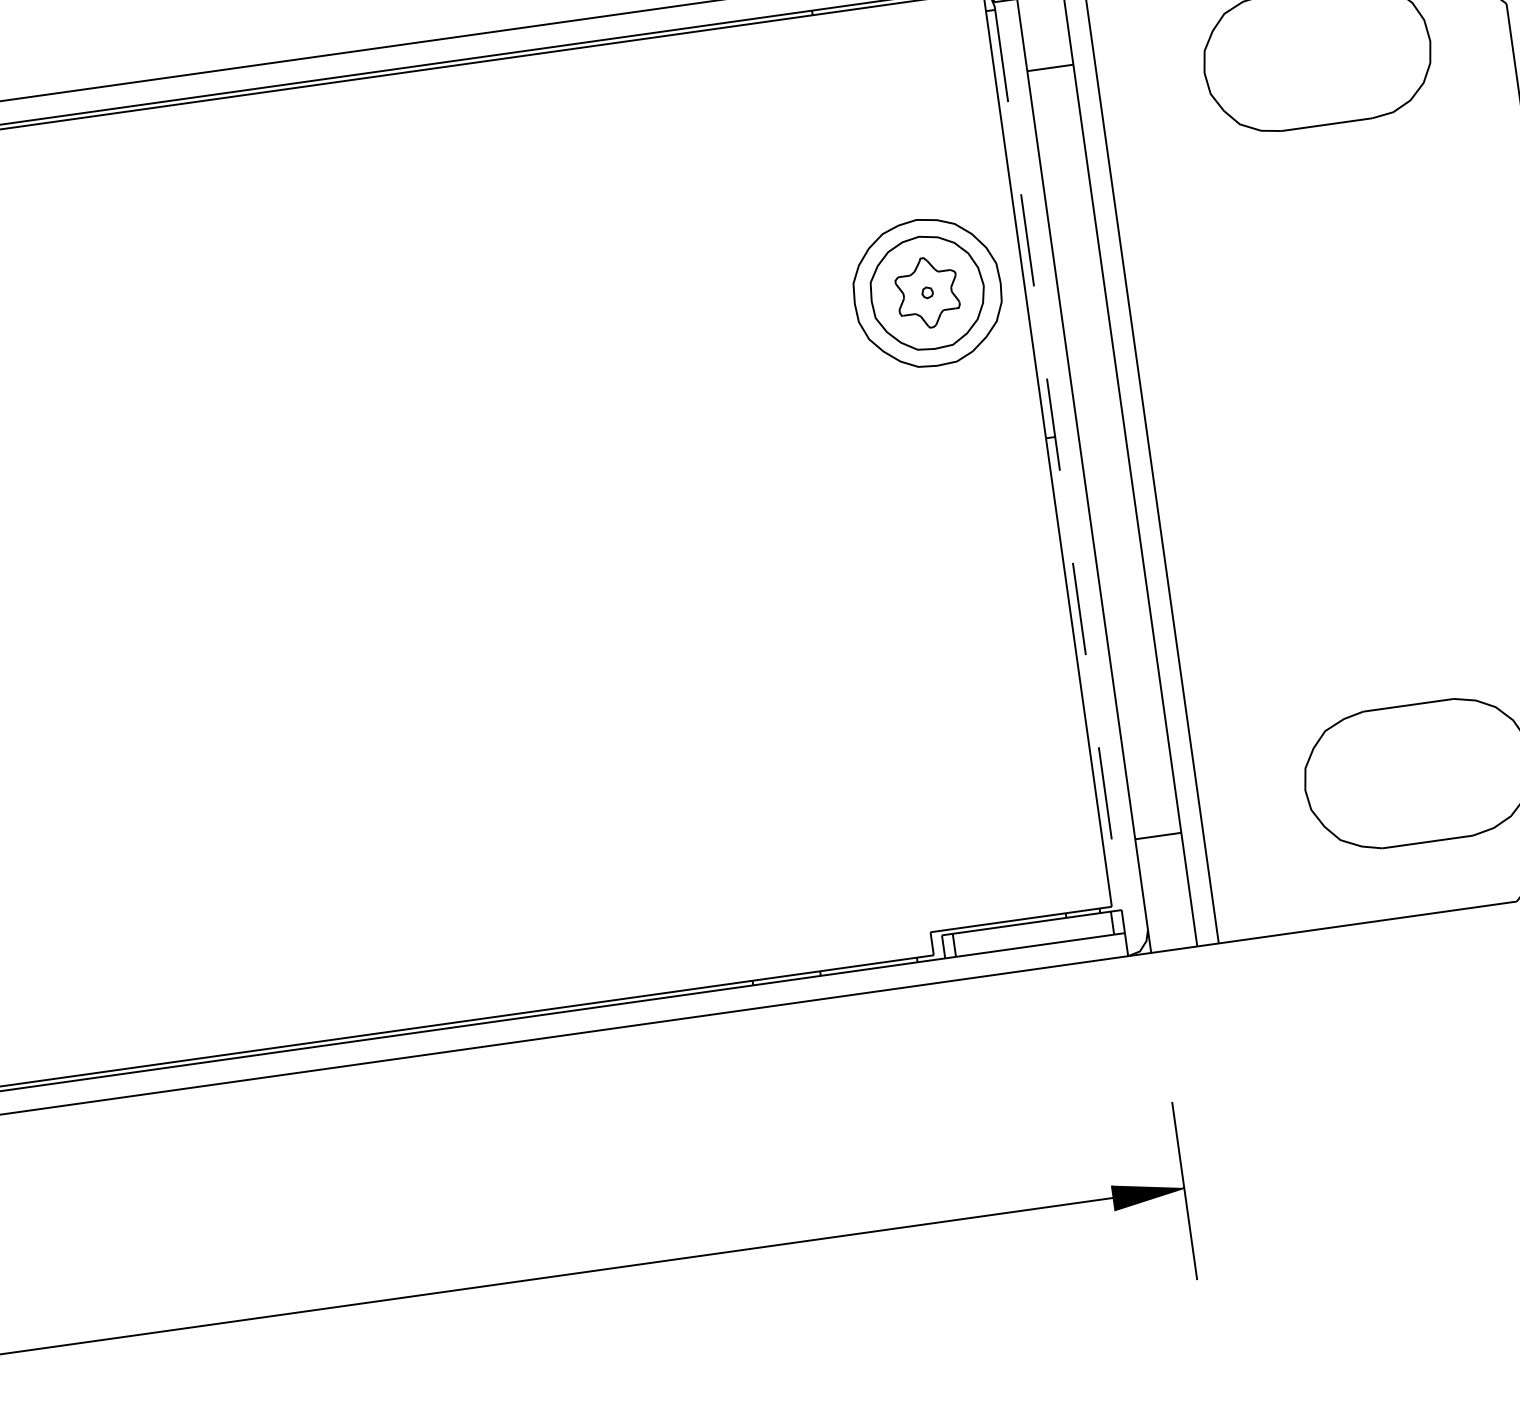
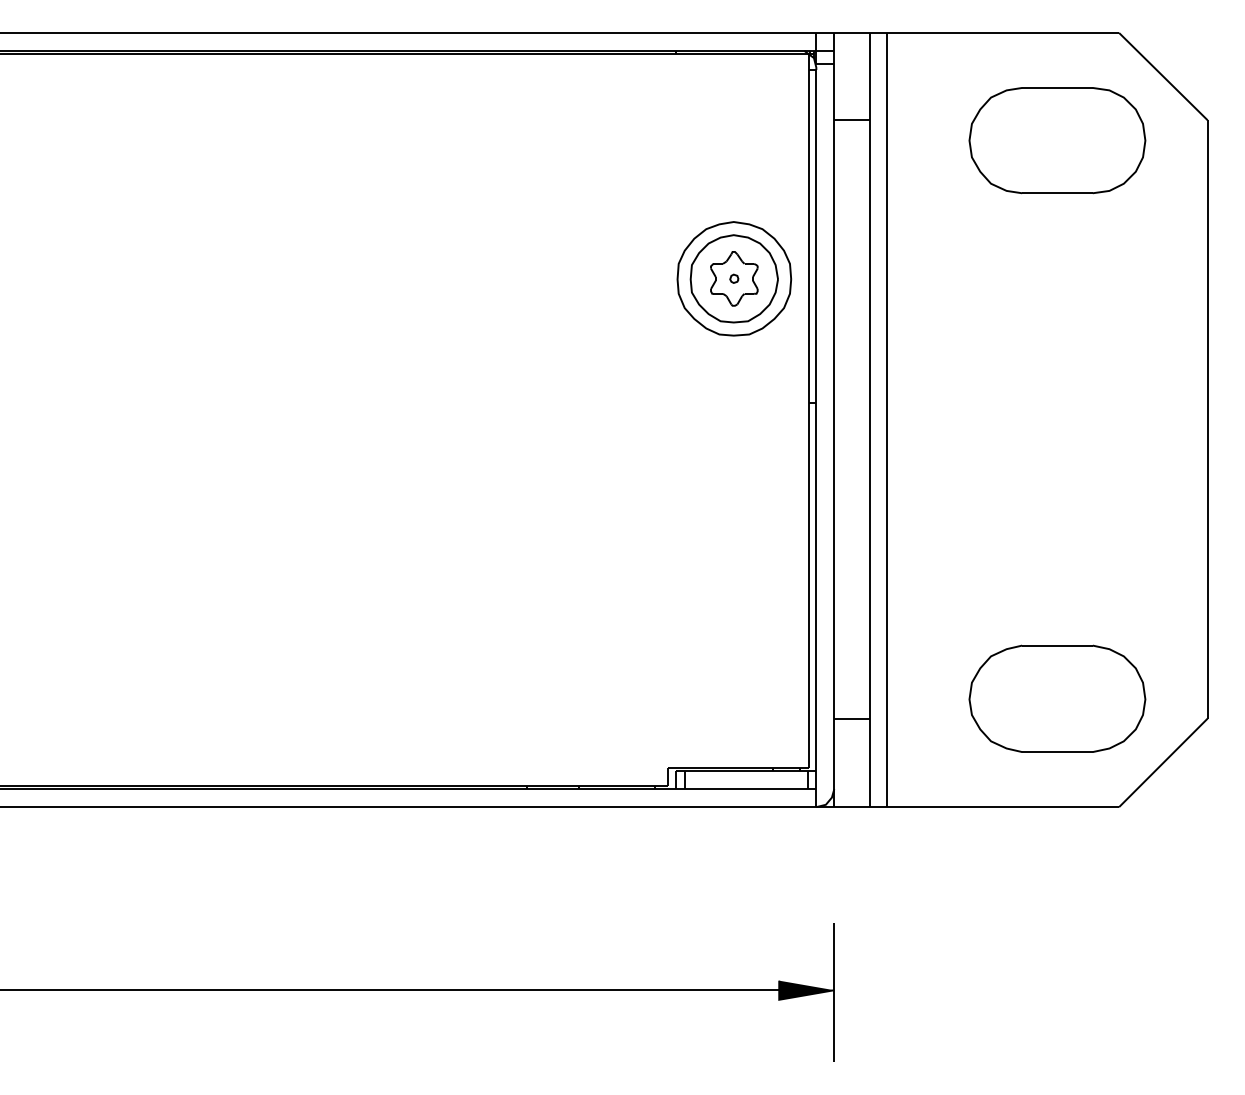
line: (1058, 459) -> (816, 420), dashed -> solid

